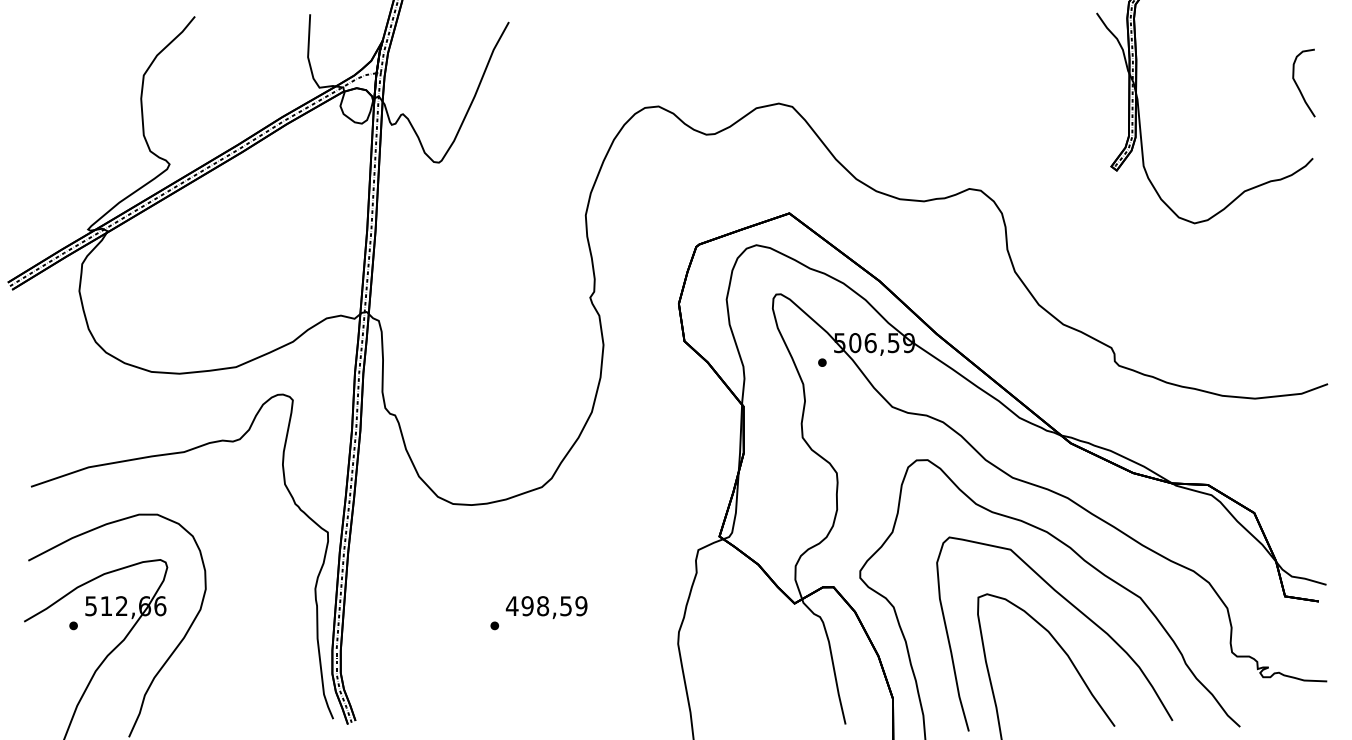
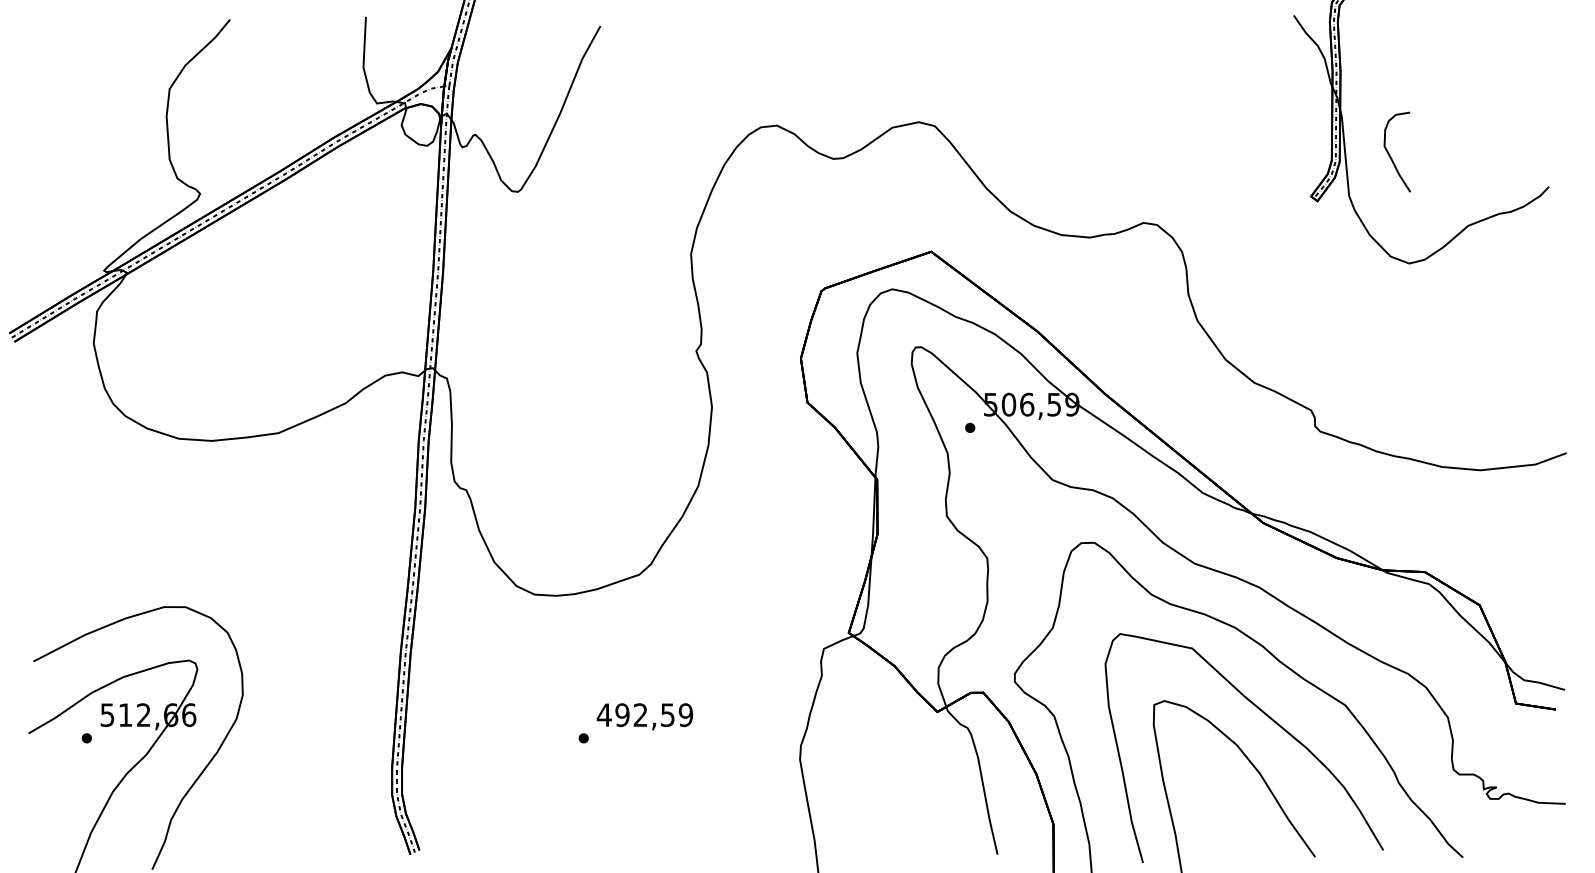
curve: (1299, 86) -> (1391, 156), moved
curve: (172, 454) -> (203, 536), removed
text: (542, 606) -> (640, 715), 498,59 -> 492,59

